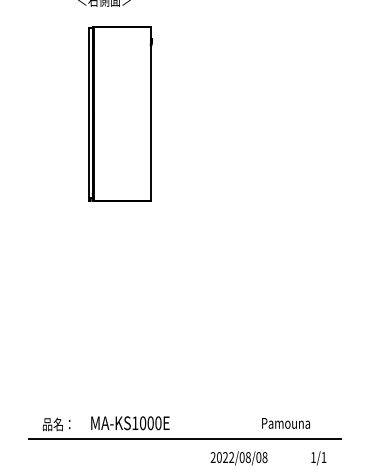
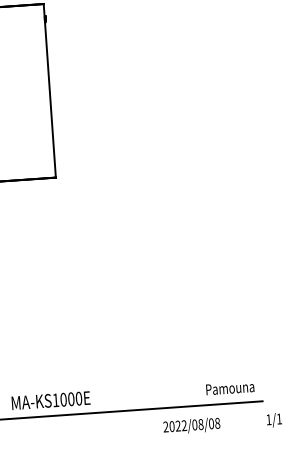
text: (285, 423) -> (229, 388), moved
text: (238, 458) -> (191, 426), moved
text: (318, 458) -> (274, 420), moved

